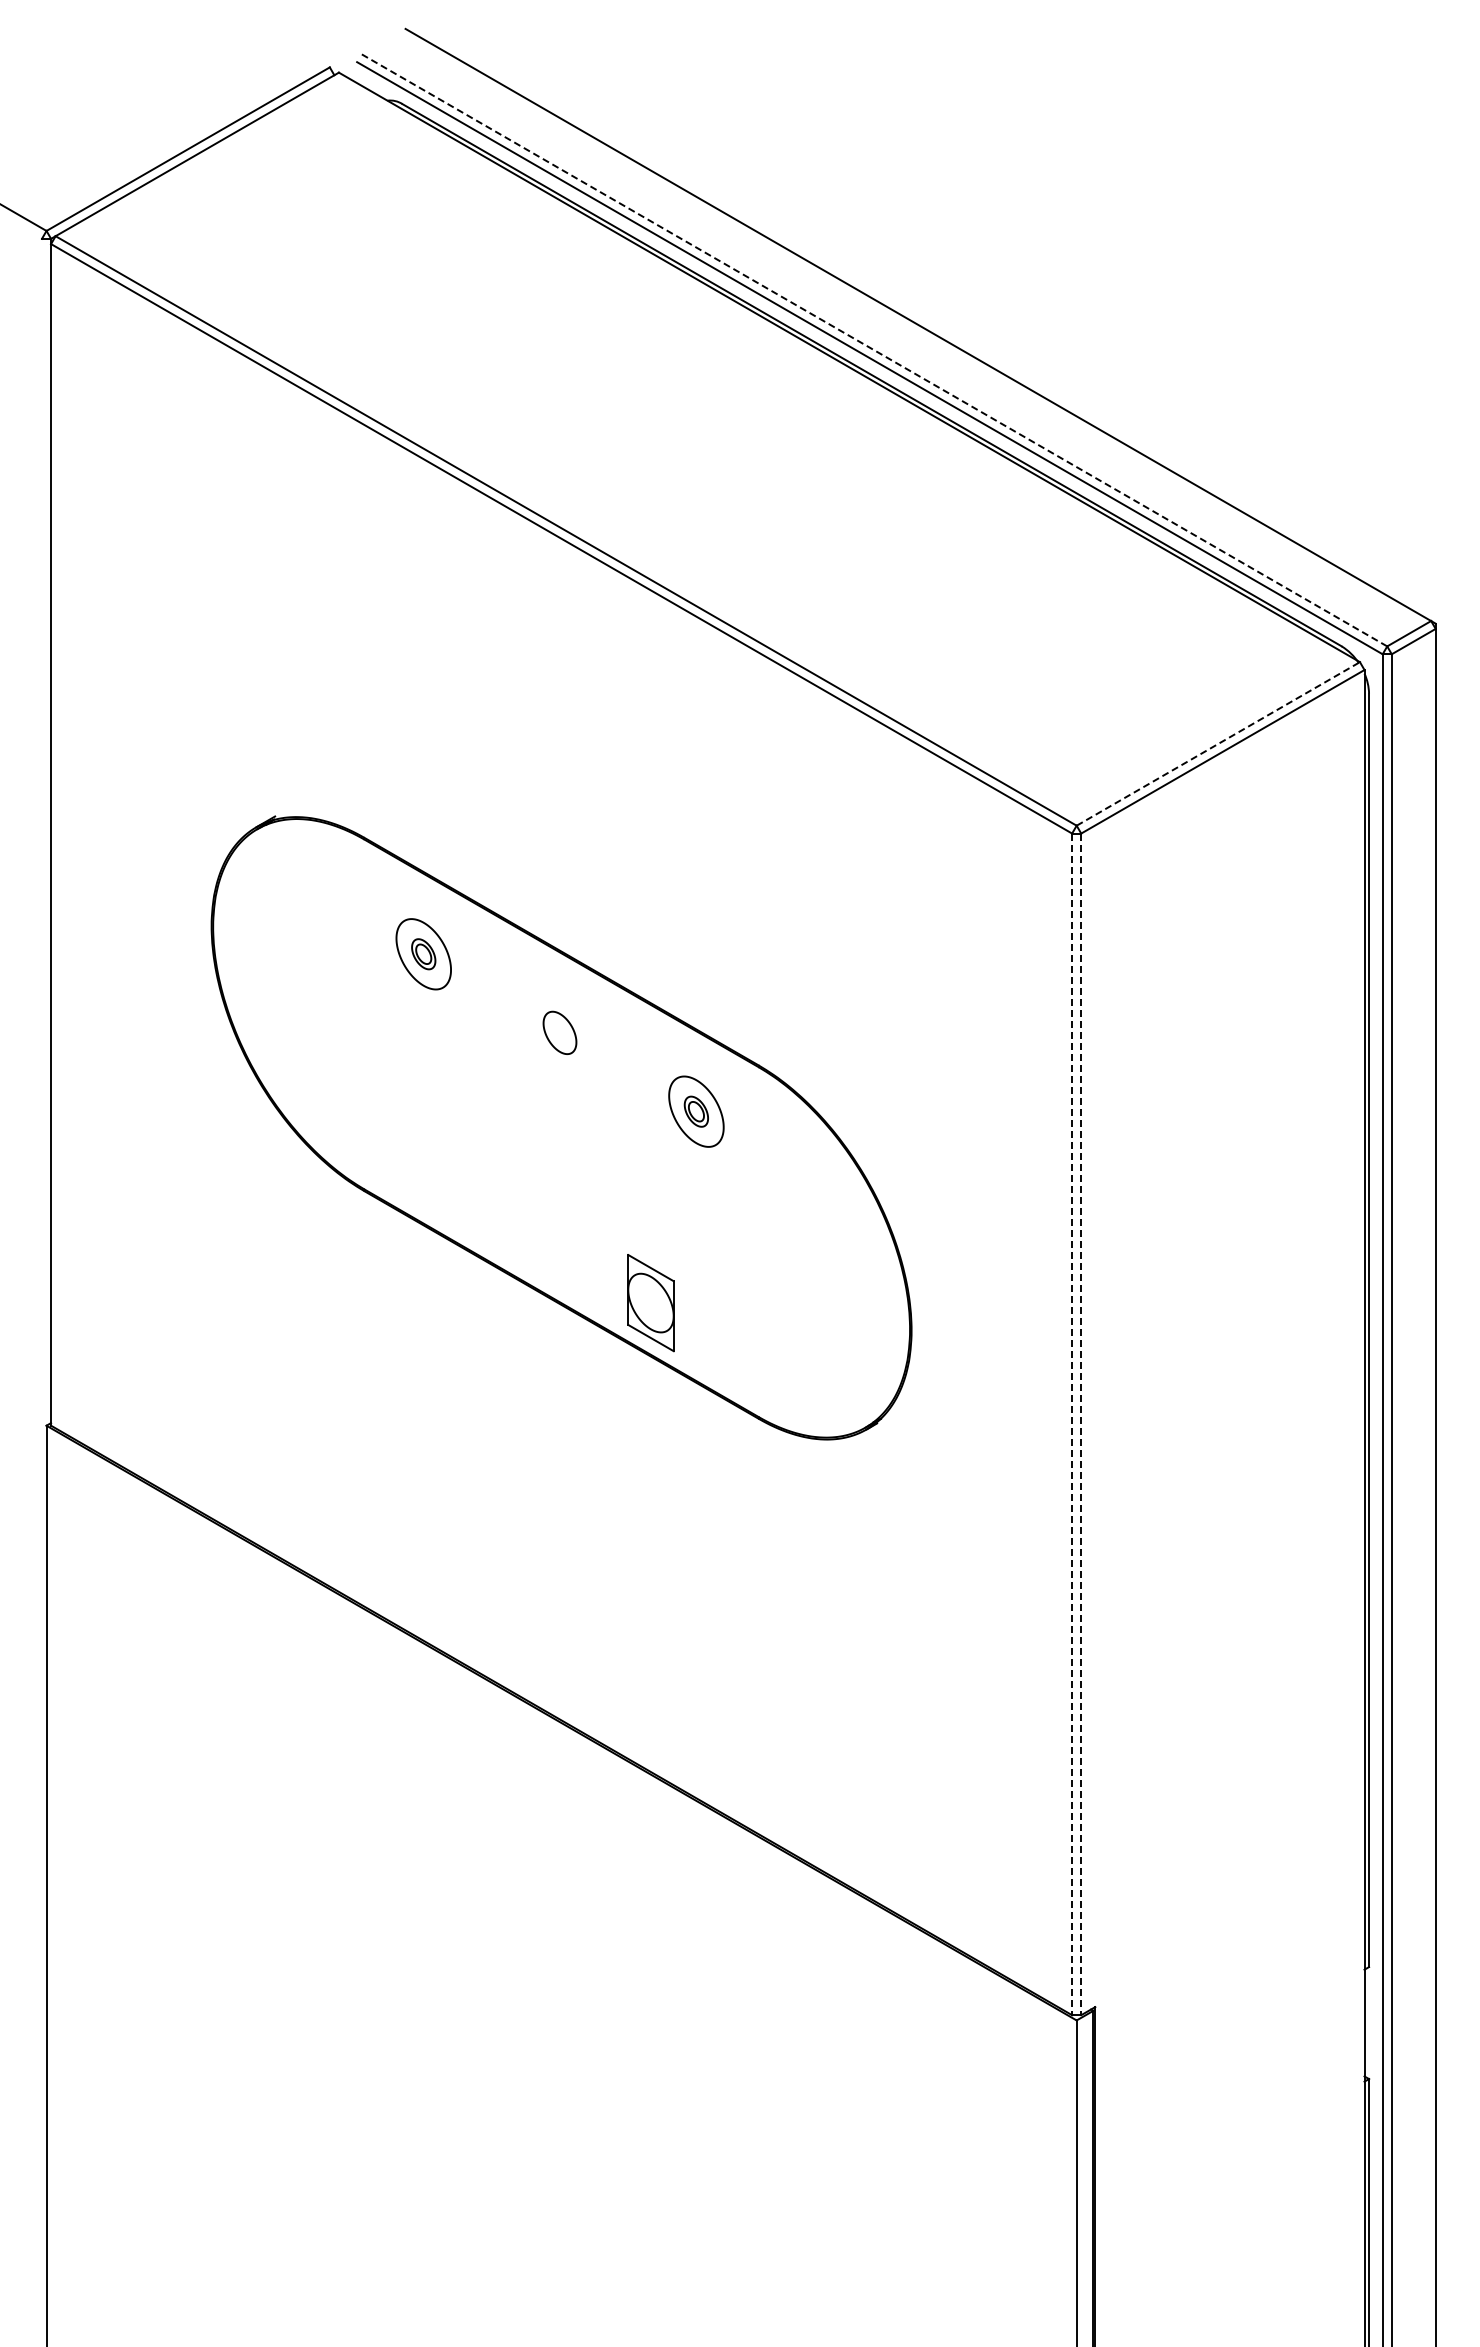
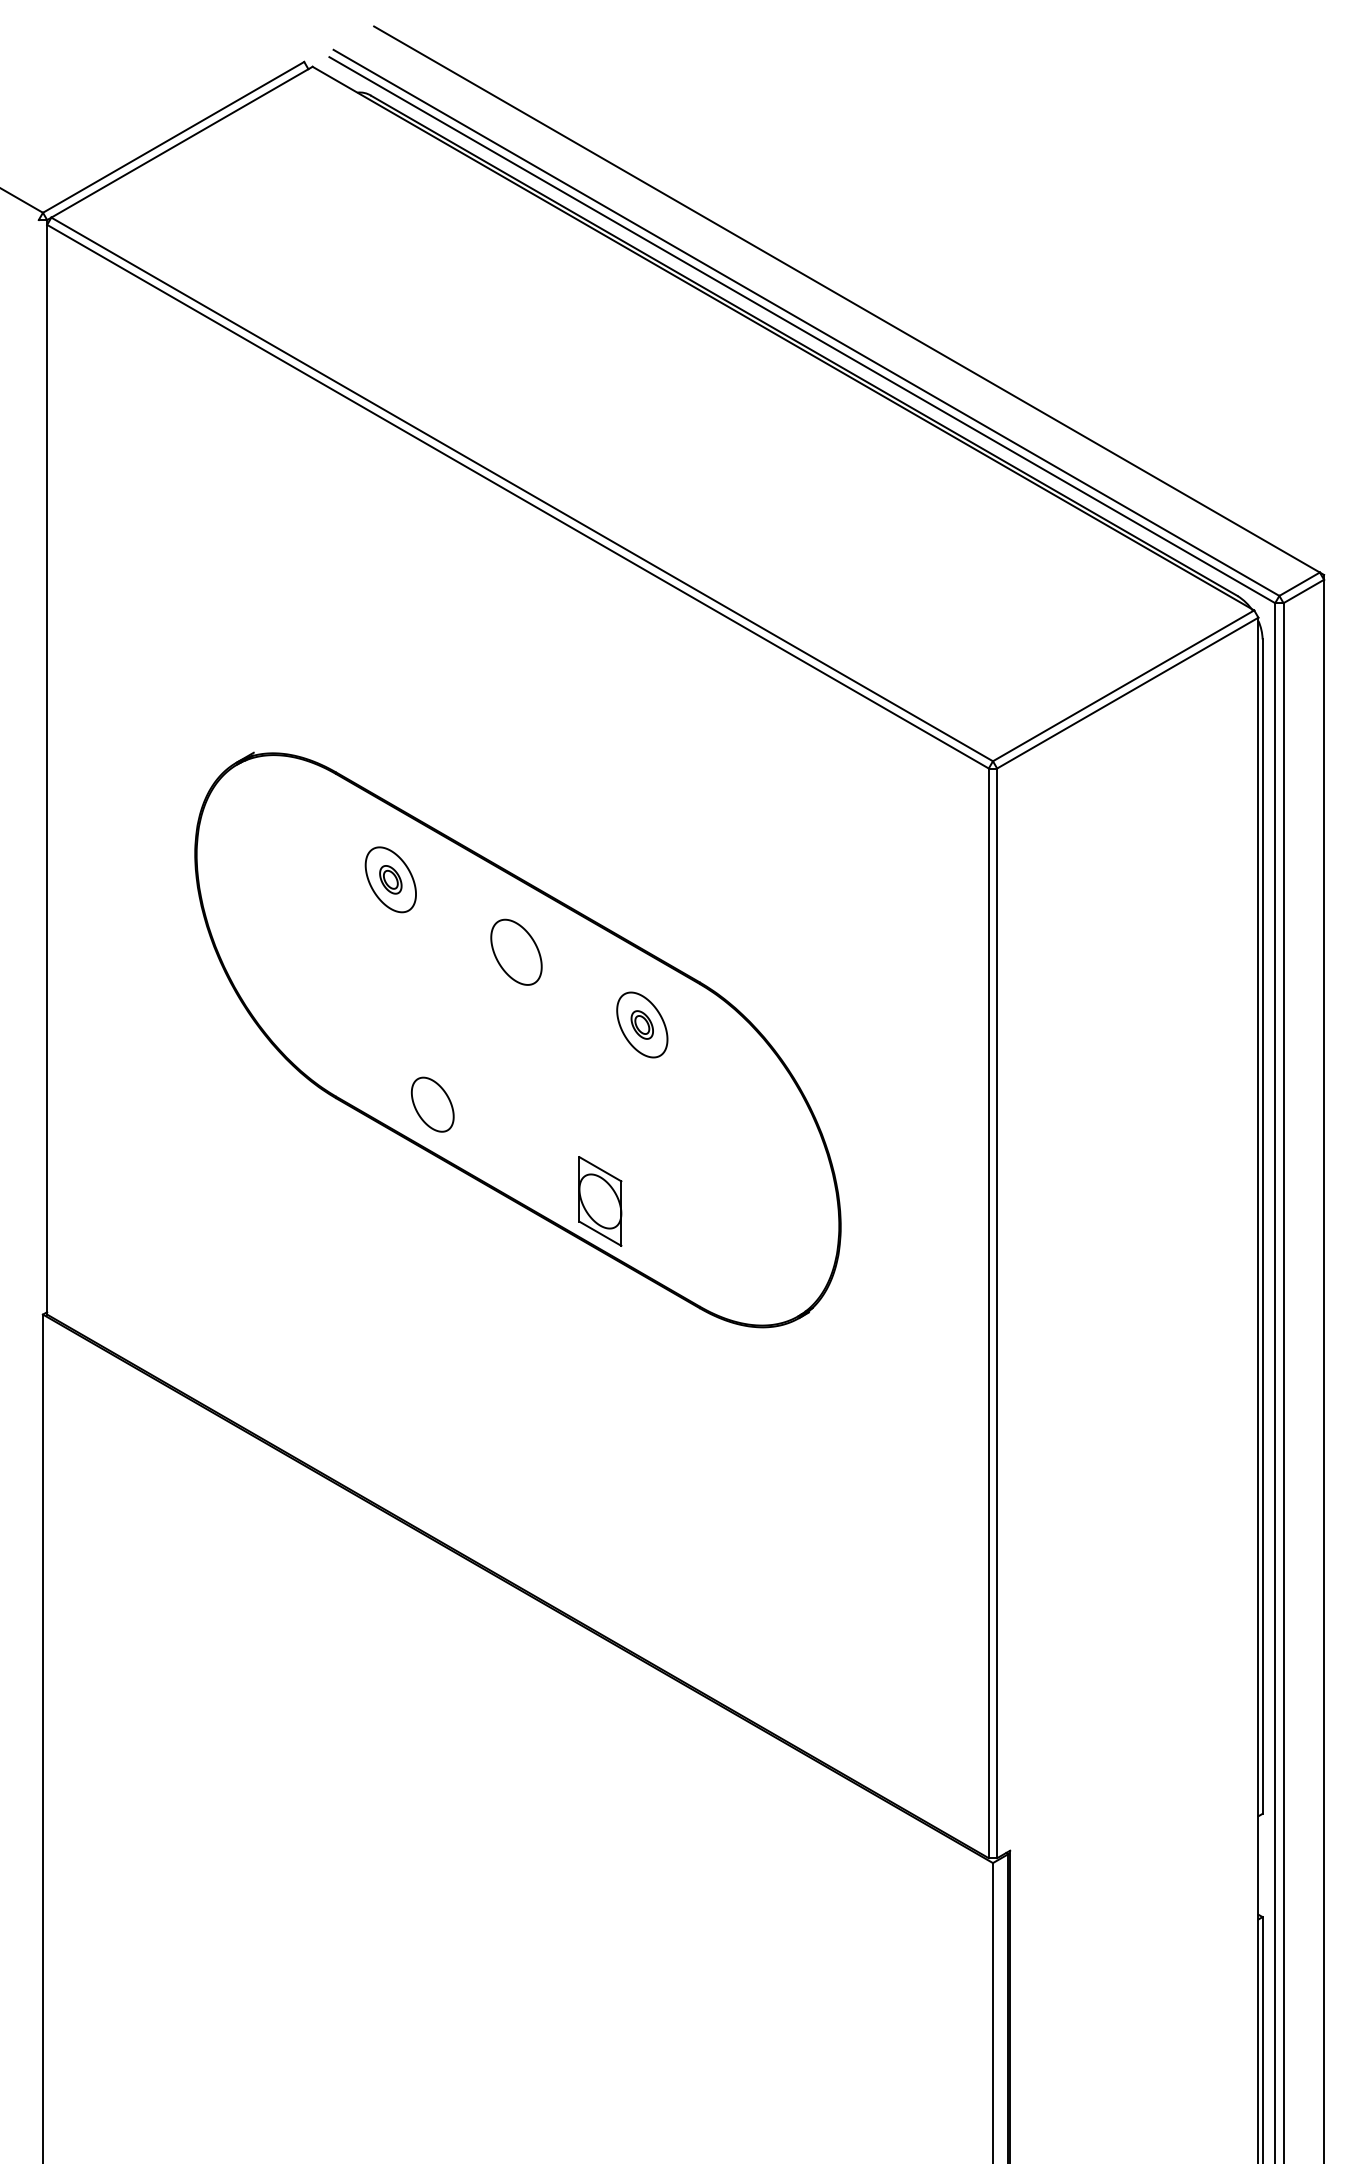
line: (874, 350) -> (806, 323), dashed -> solid
line: (1218, 743) -> (1123, 685), dashed -> solid
part: (559, 1032) -> (516, 951), size x1.67
part: (468, 1197) -> (432, 1104), added
line: (1072, 1424) -> (989, 1313), dashed -> solid
line: (1081, 1424) -> (997, 1313), dashed -> solid

